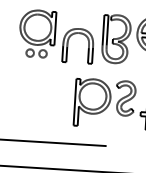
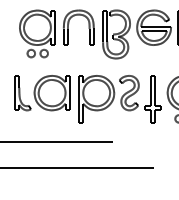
part: (69, 41) -> (69, 23), moved
part: (38, 93) -> (42, 93), added

